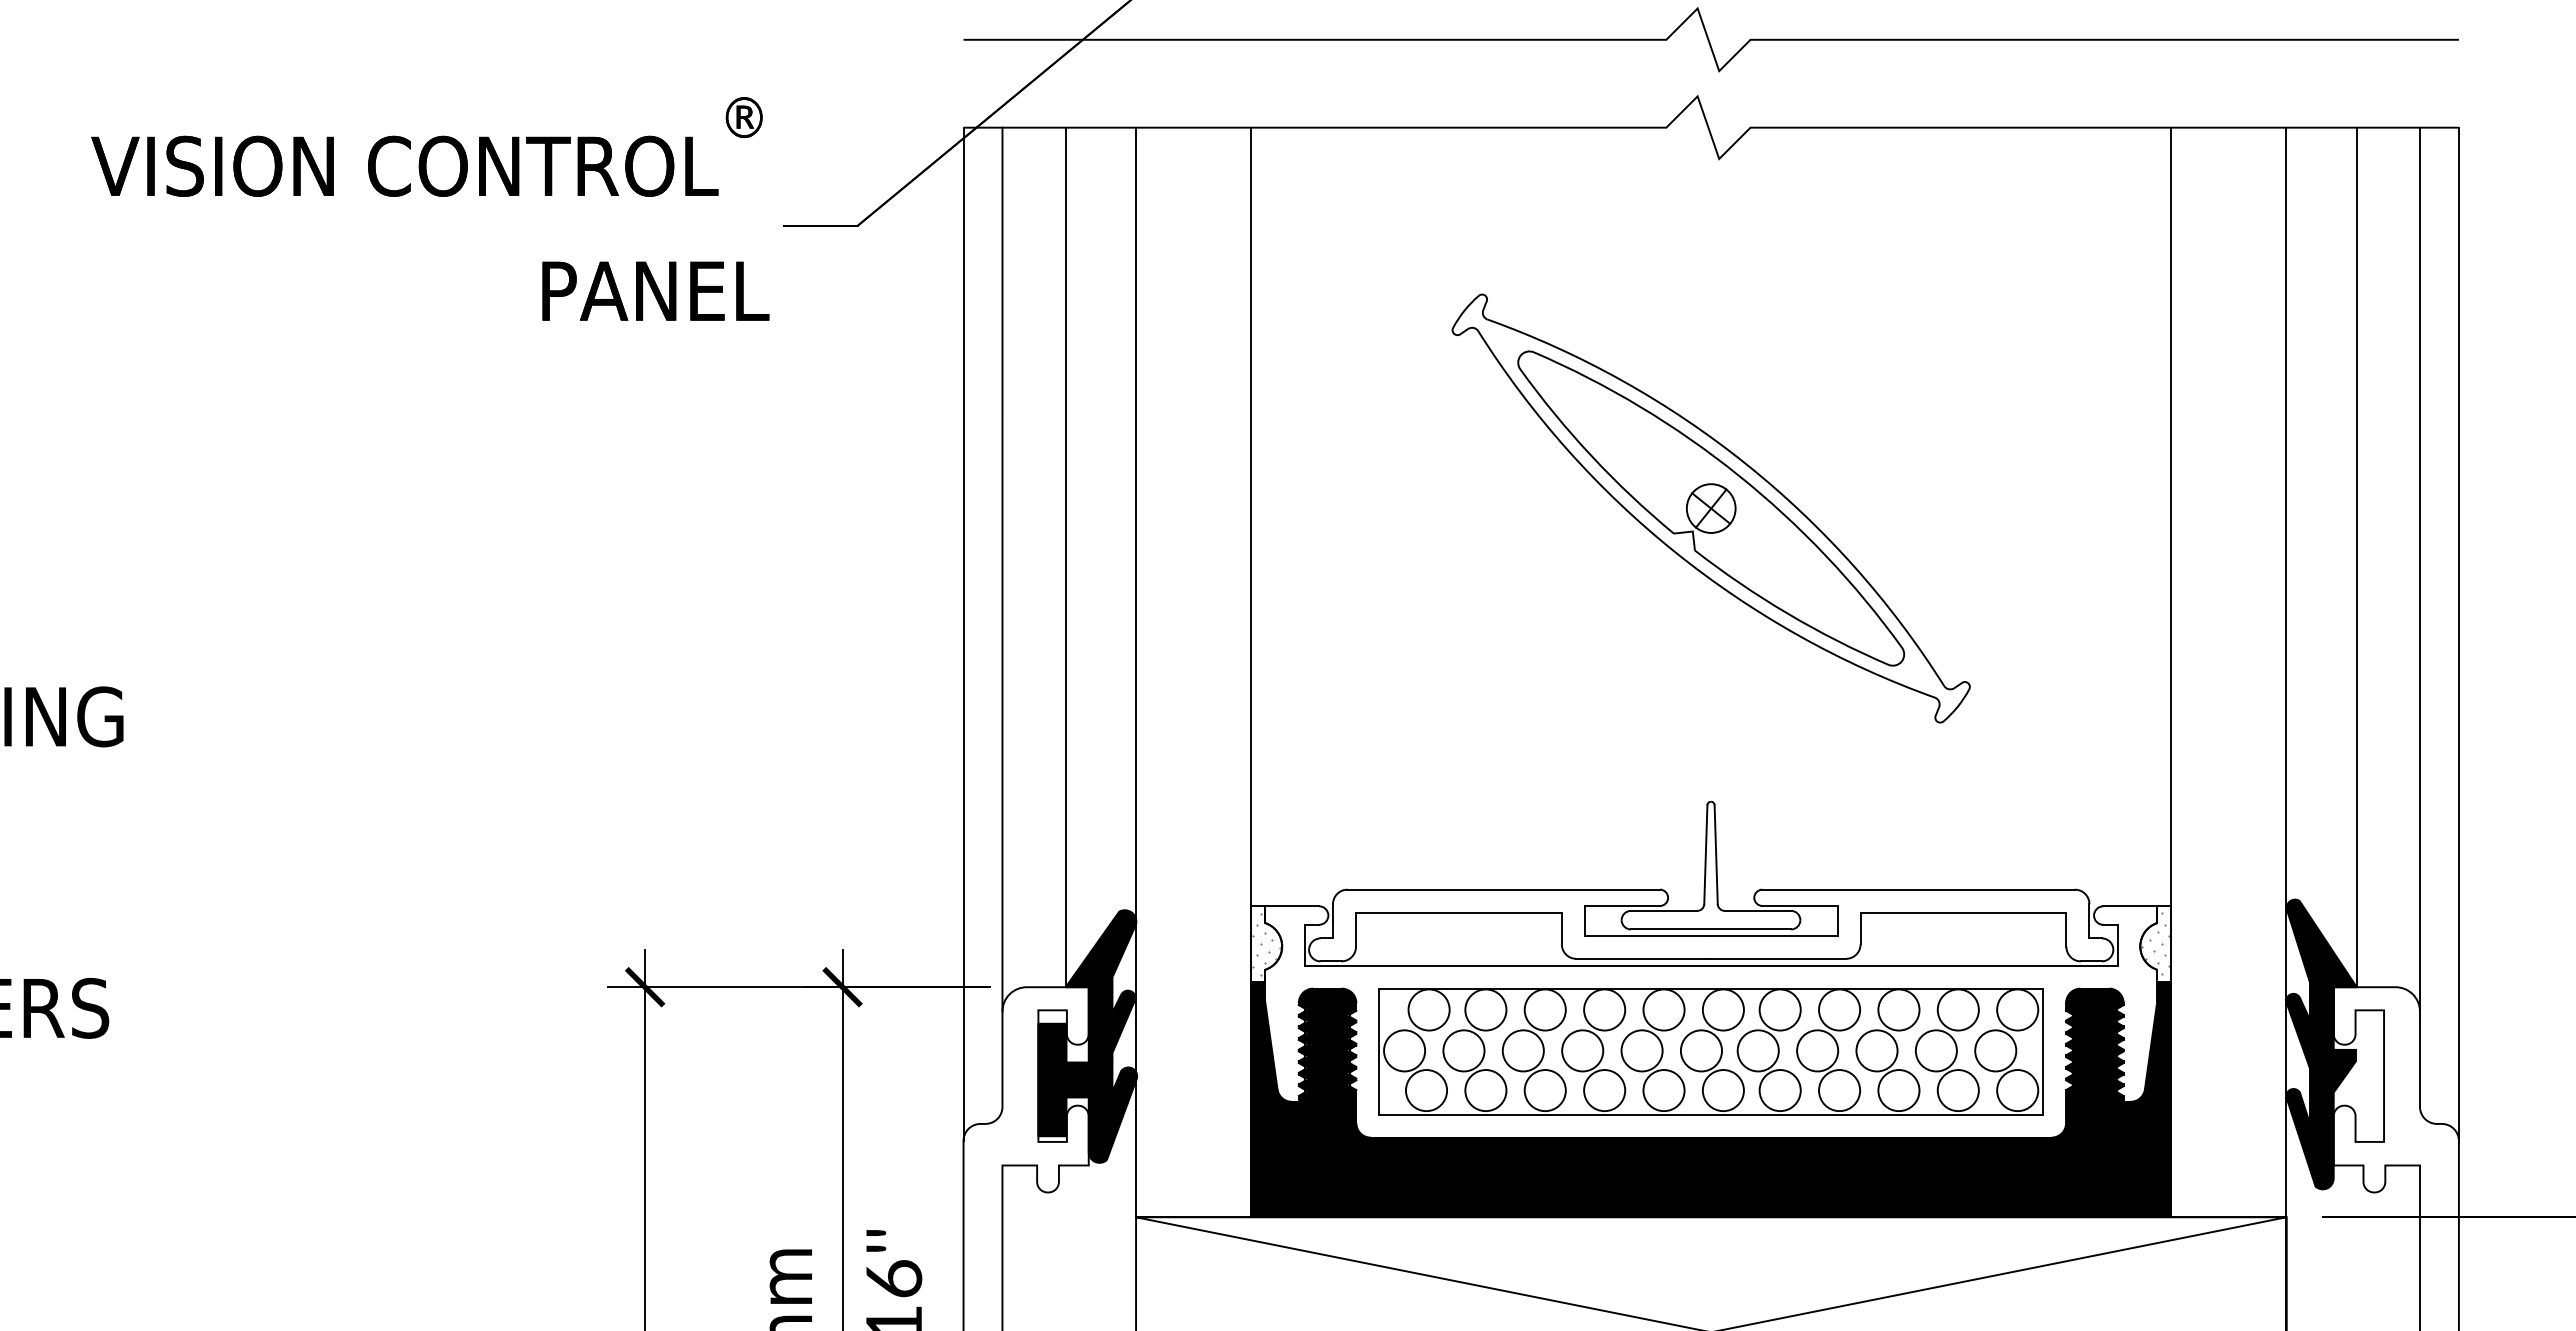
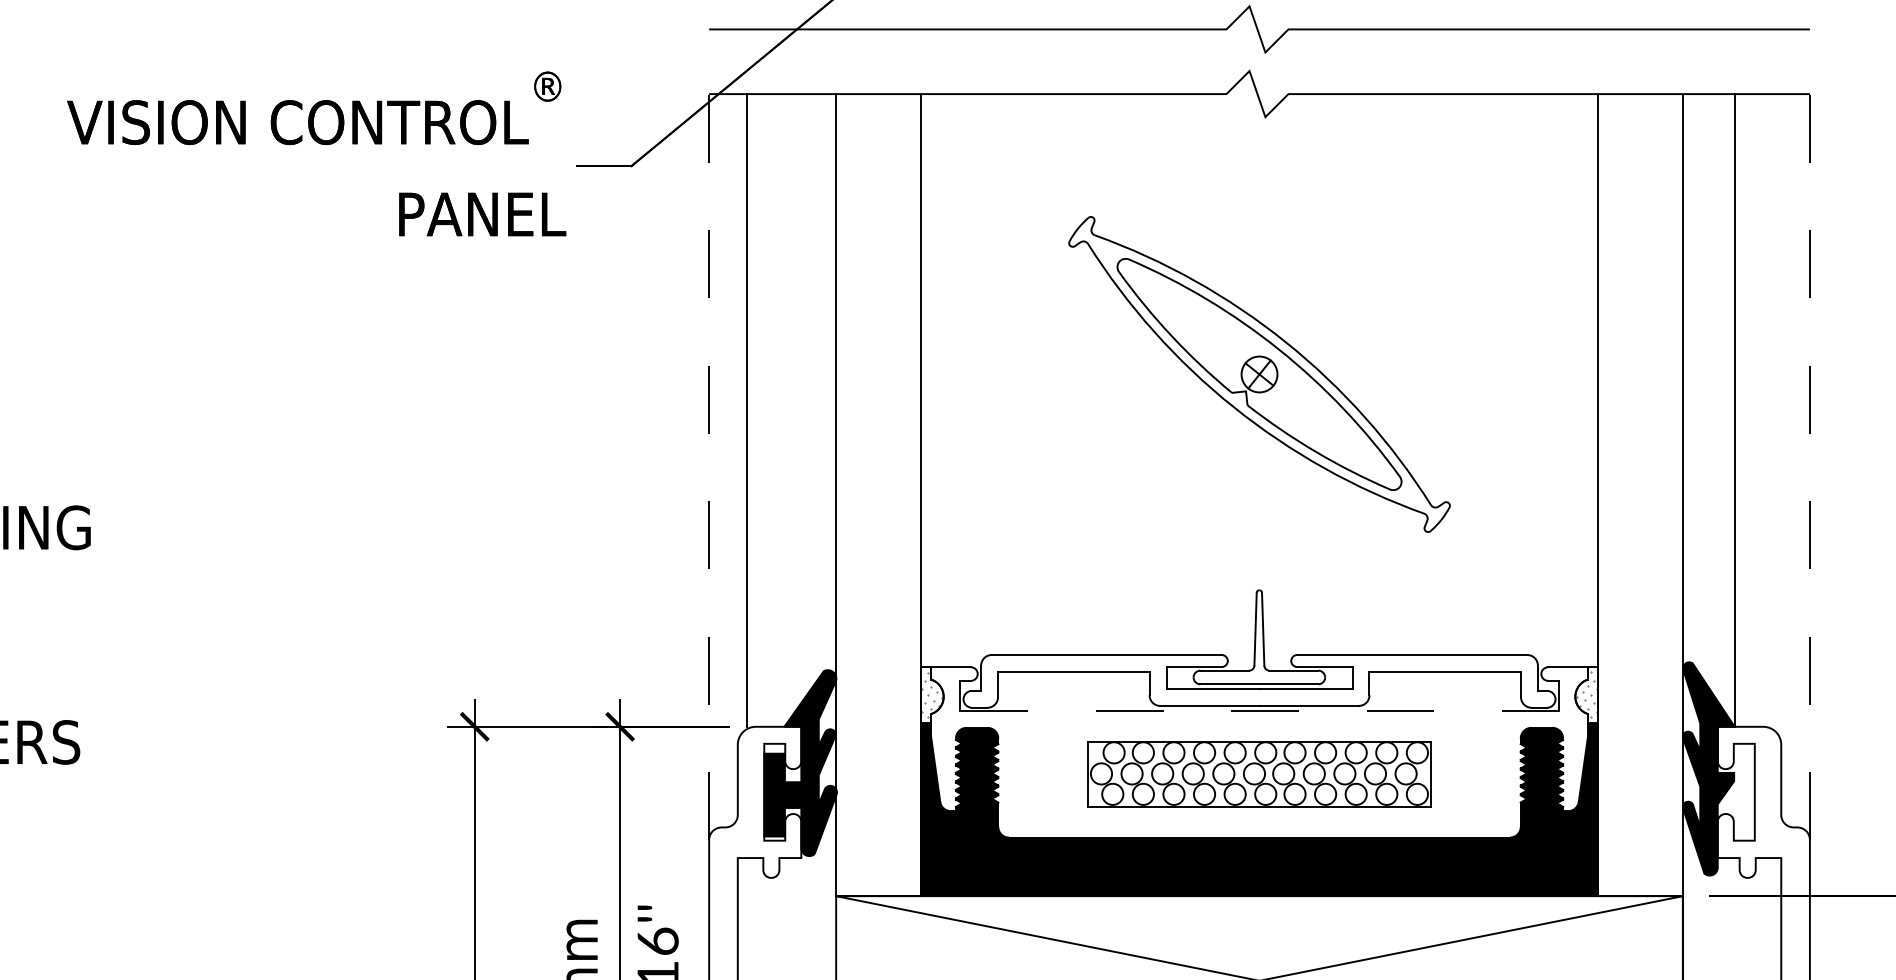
line: (1065, 557) -> (746, 410), moved
line: (1002, 569) -> (737, 419), removed
line: (2419, 571) -> (1780, 420), removed
line: (963, 634) -> (709, 467), solid -> dashed
line: (2458, 634) -> (1809, 467), solid -> dashed
line: (1711, 965) -> (1259, 710), solid -> dashed
part: (1710, 1051) -> (1259, 774), size x0.7

